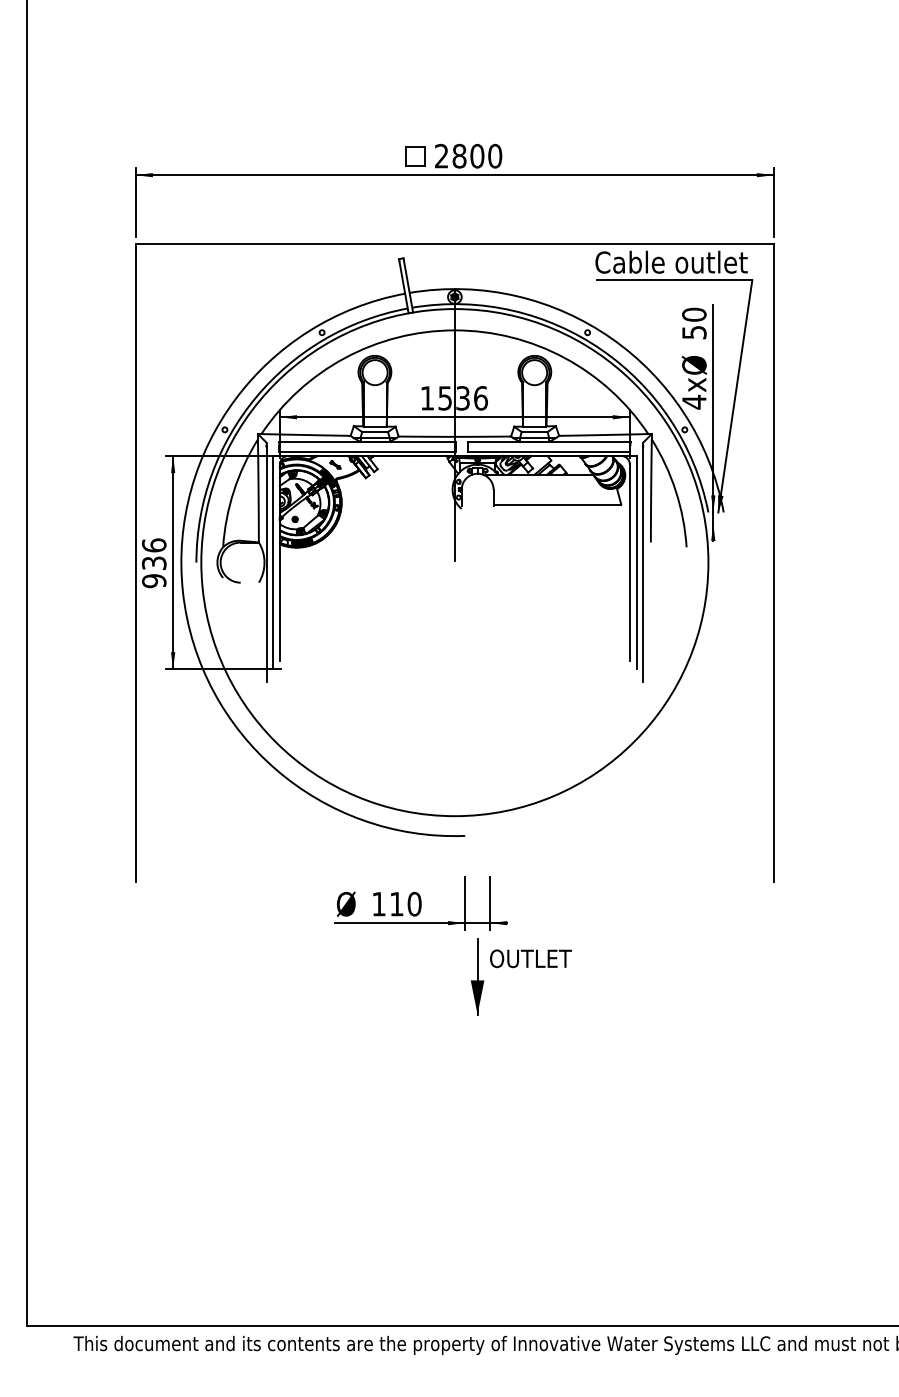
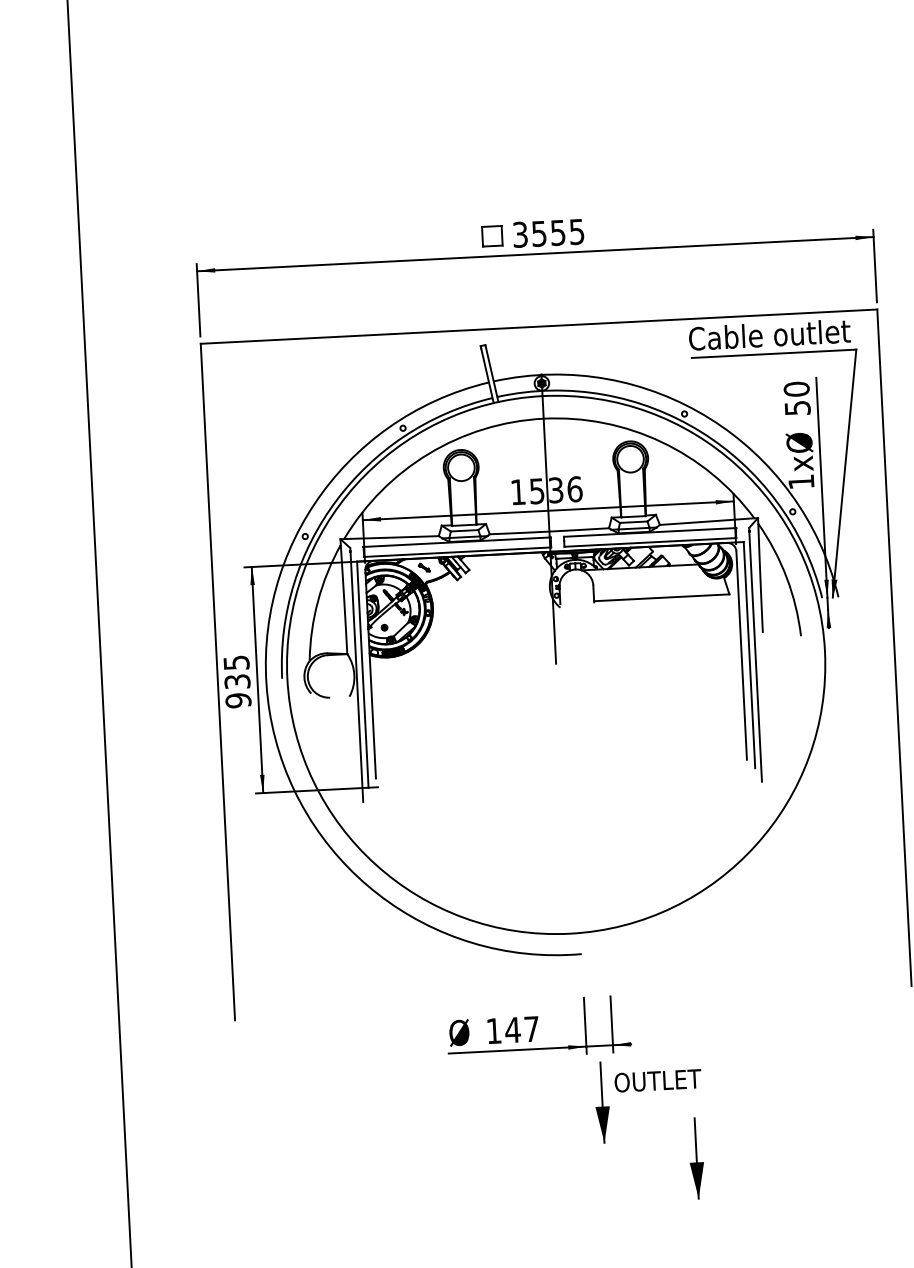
text: (468, 155) -> (548, 232), 2800 -> 3555
text: (694, 401) -> (801, 481), 4x -> 1x
text: (153, 545) -> (235, 662), 936 -> 935
text: (405, 903) -> (522, 1028), 110 -> 147
part: (563, 1033) -> (696, 1158), added

